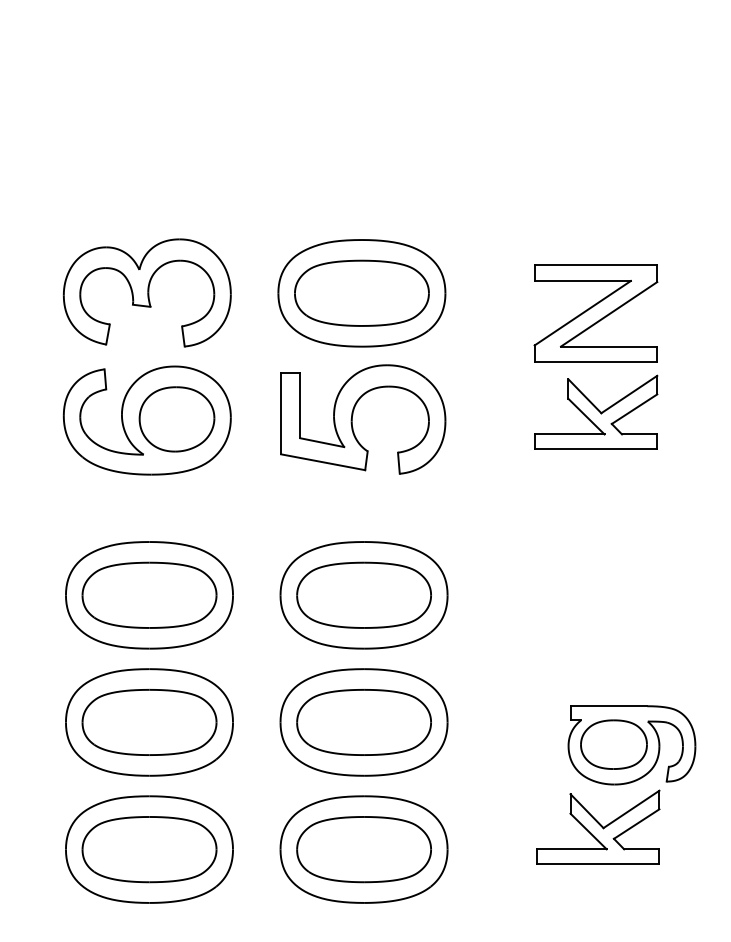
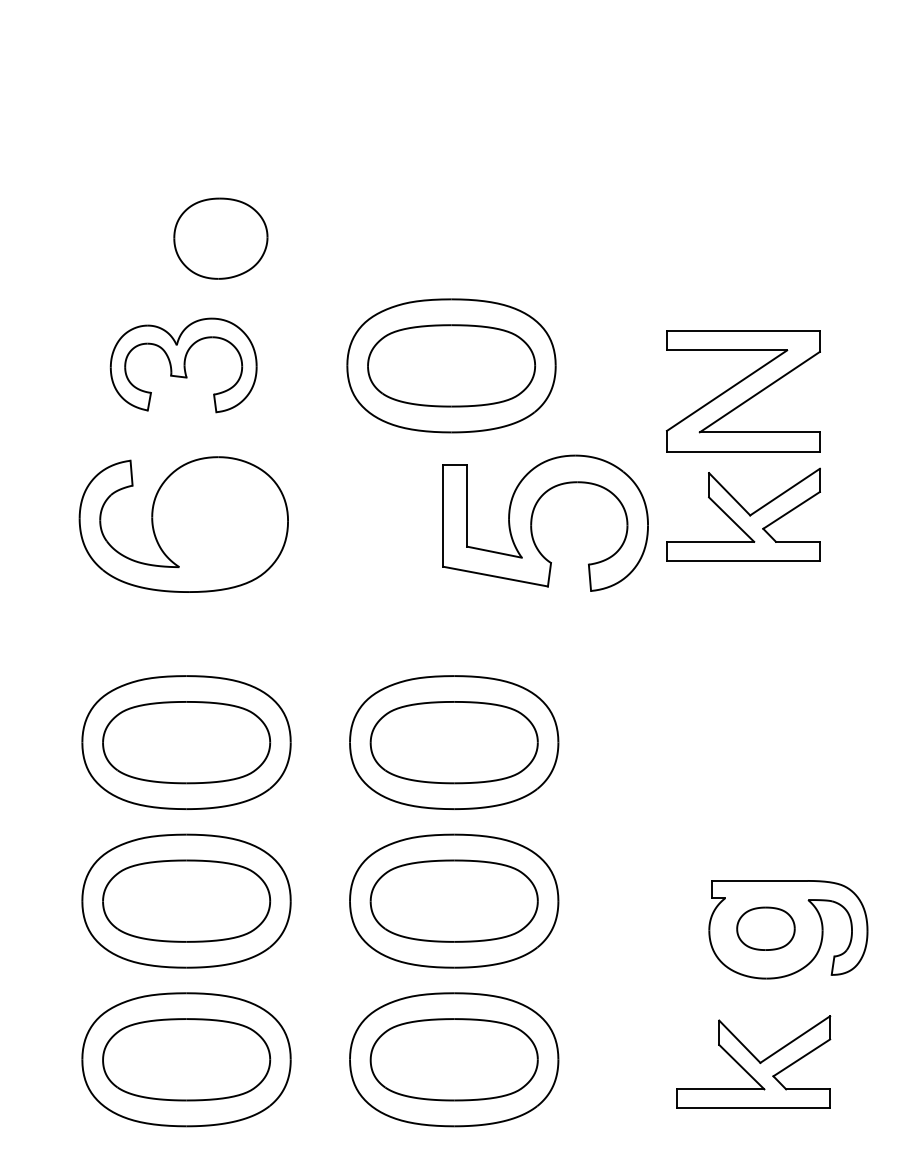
part: (146, 292) -> (182, 364), size x0.7
part: (353, 415) -> (533, 518), moved
part: (176, 419) -> (220, 238), moved
part: (613, 744) -> (765, 928), size x0.7
part: (598, 826) -> (754, 1060), moved

